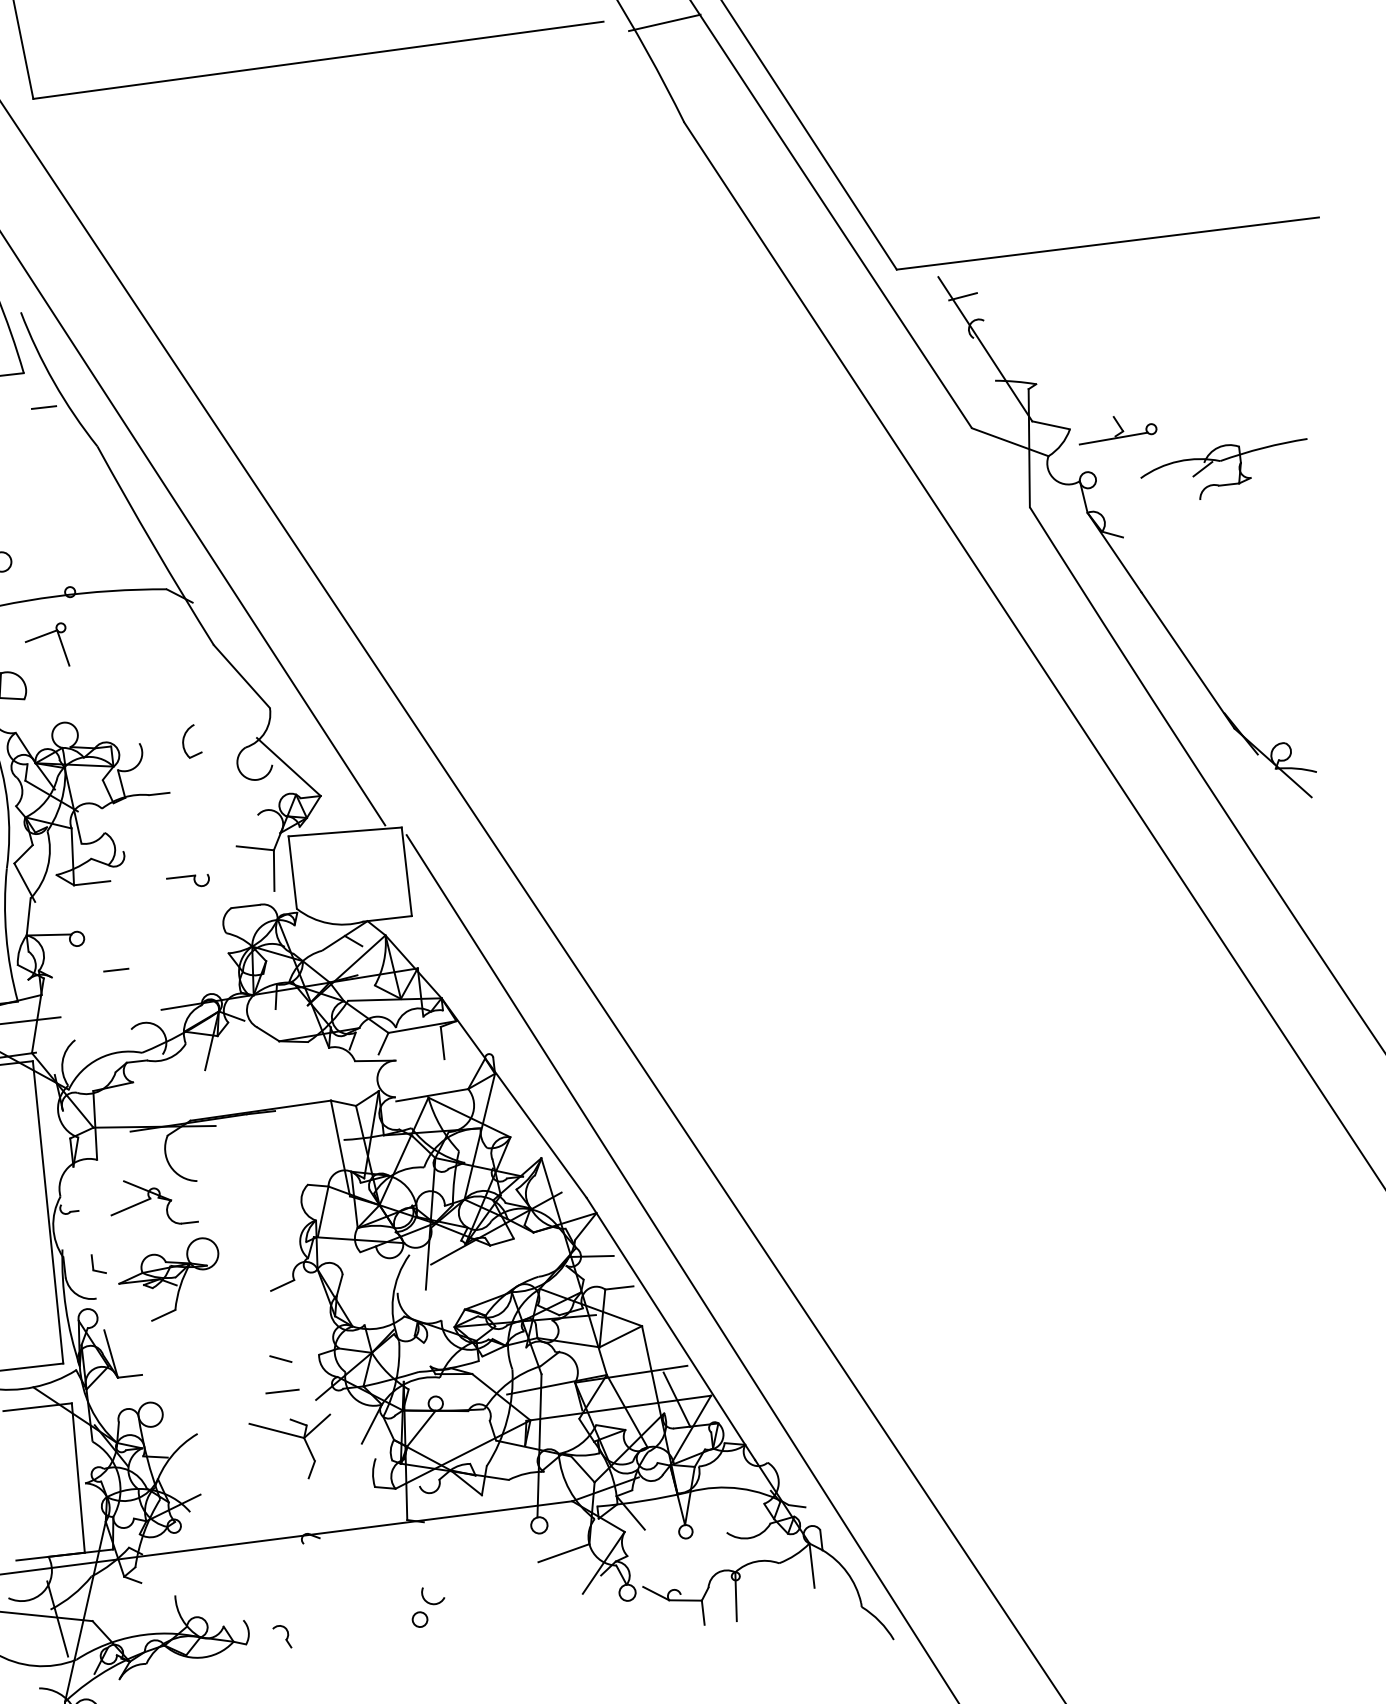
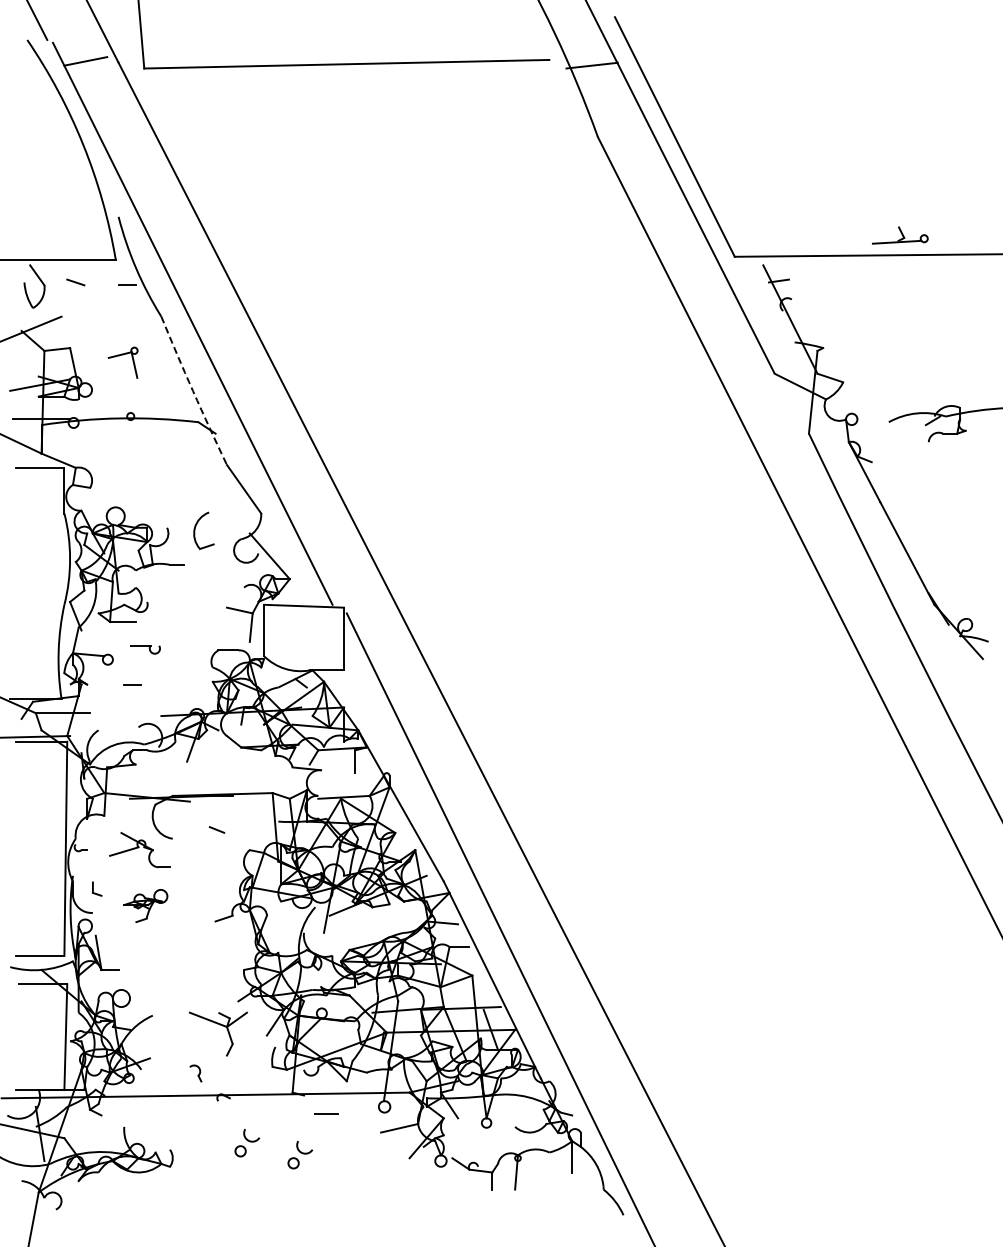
part: (1117, 428) -> (900, 235), moved
arc: (154, 546) -> (193, 391), solid -> dashed
part: (40, 638) -> (119, 356), moved
part: (191, 741) -> (203, 530), size x1.6
part: (188, 881) -> (145, 649), moved
part: (169, 1279) -> (145, 905), size x0.6
line: (280, 1358) -> (216, 829), moved
line: (282, 1391) -> (326, 1113), moved
part: (351, 1597) -> (247, 1142), added
part: (281, 1637) -> (195, 1073), moved

